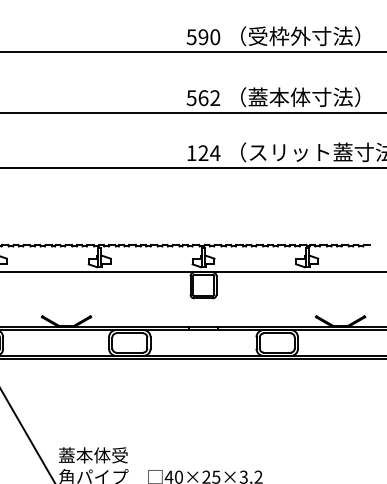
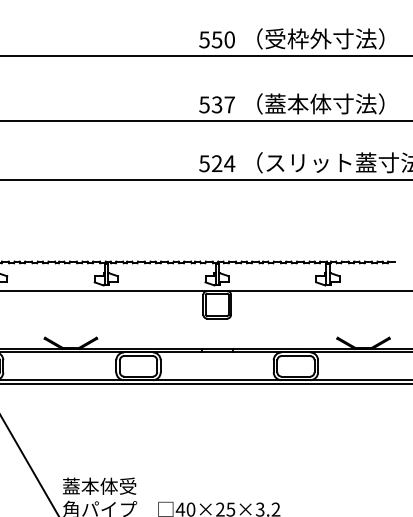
text: (203, 37) -> (217, 40), 590 -> 550
text: (209, 98) -> (223, 105), 562 -> 537
text: (191, 153) -> (204, 164), 124 -> 524

